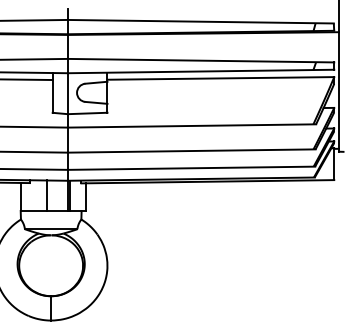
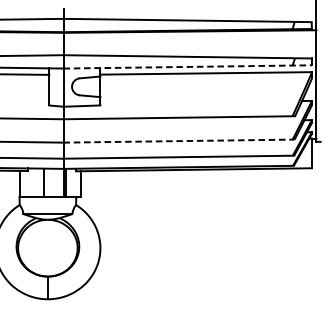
line: (201, 71) -> (188, 66), solid -> dashed
line: (191, 151) -> (178, 141), solid -> dashed

